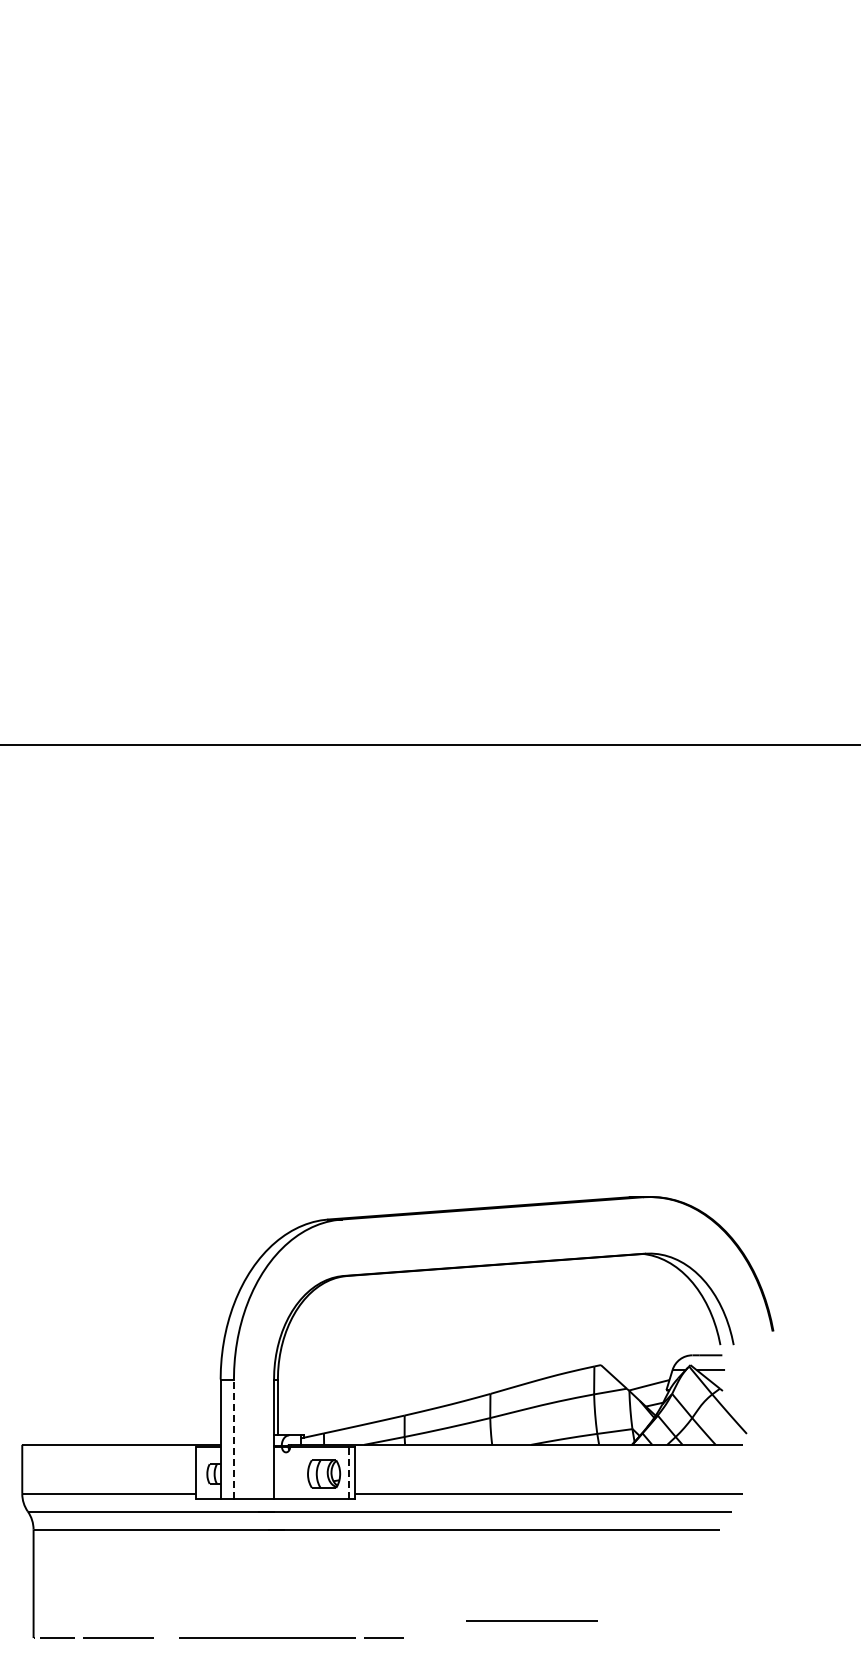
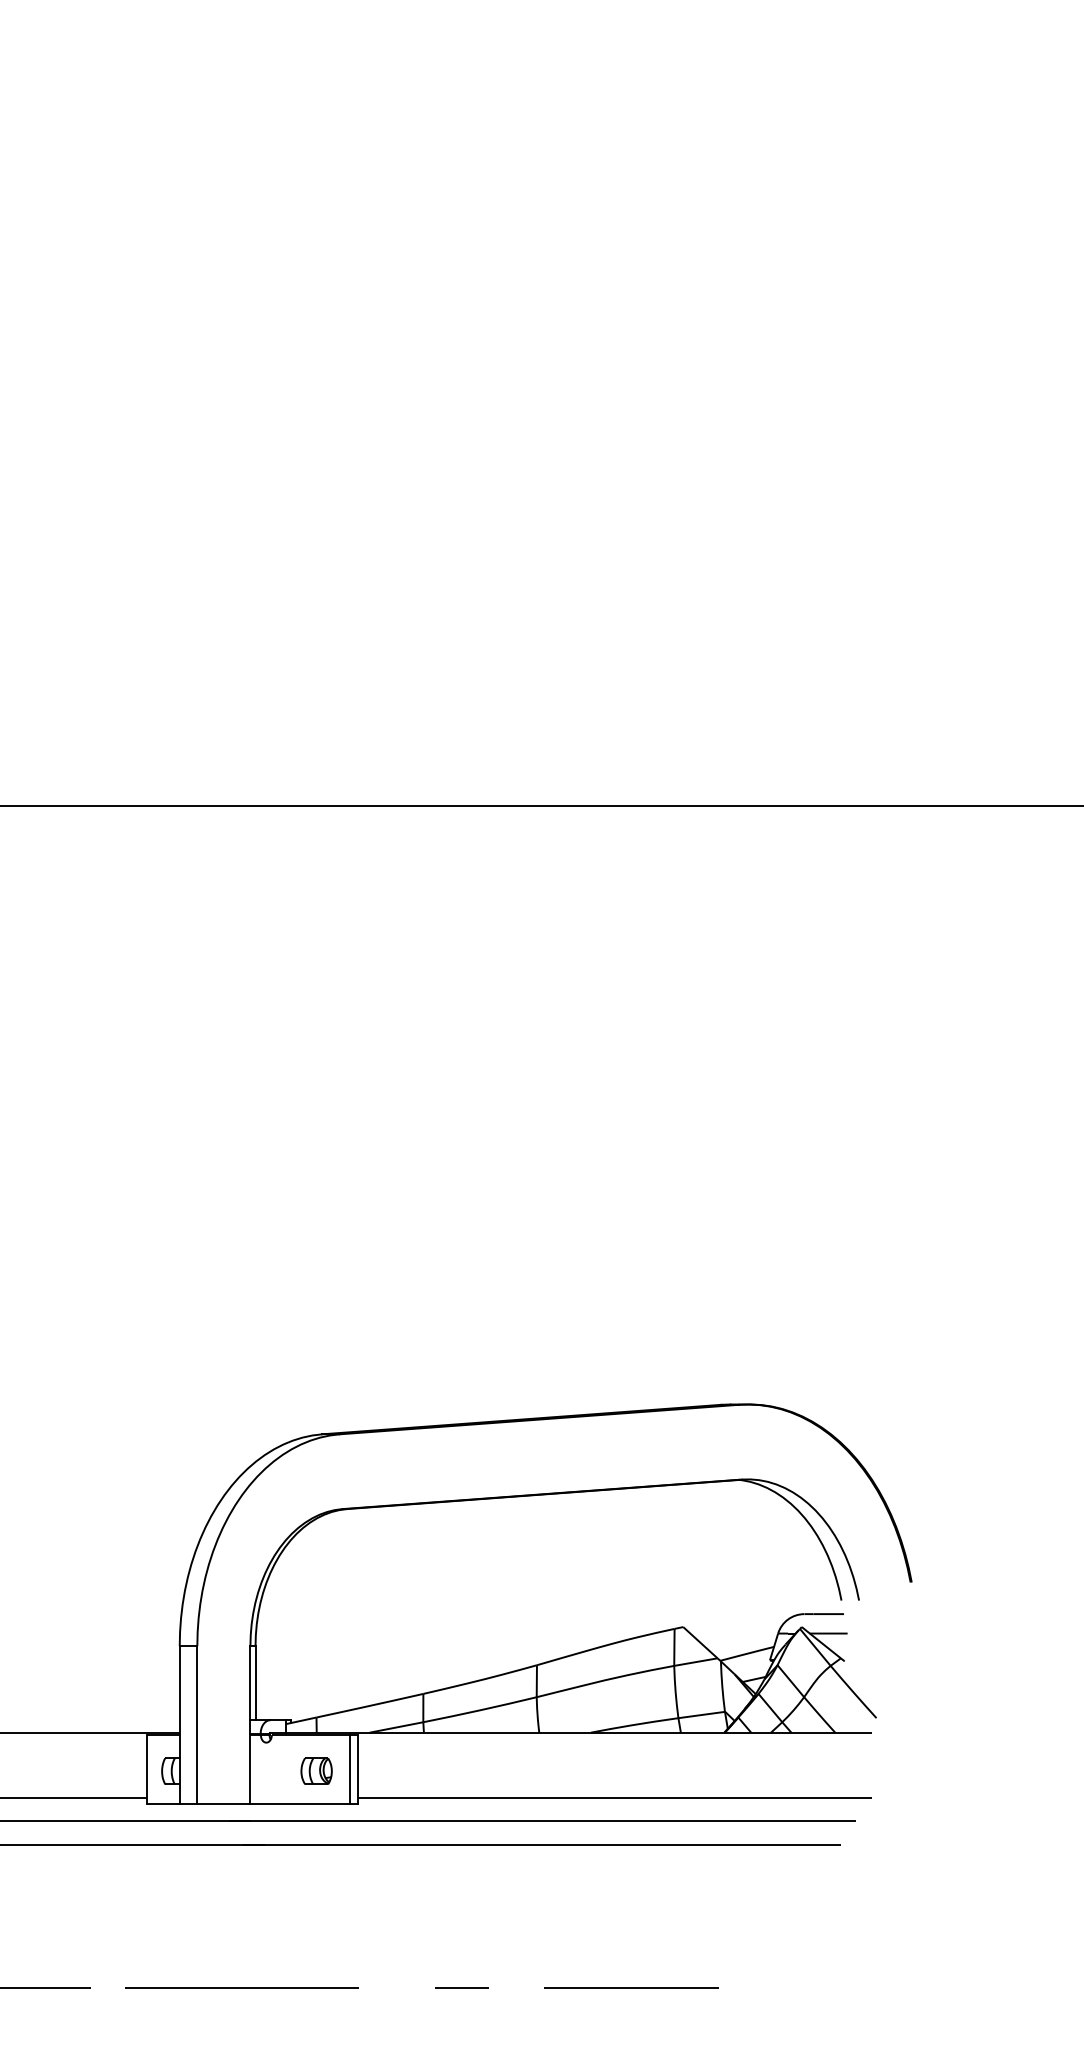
line: (233, 1439) -> (196, 1725), dashed -> solid
line: (349, 1472) -> (350, 1769), dashed -> solid
part: (323, 1473) -> (315, 1770), size x0.71
line: (531, 1620) -> (631, 1987), moved
line: (383, 1637) -> (461, 1987), moved

